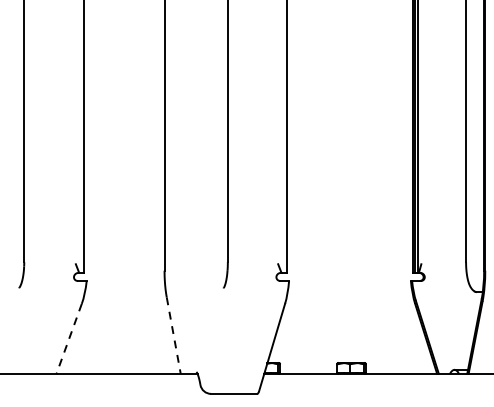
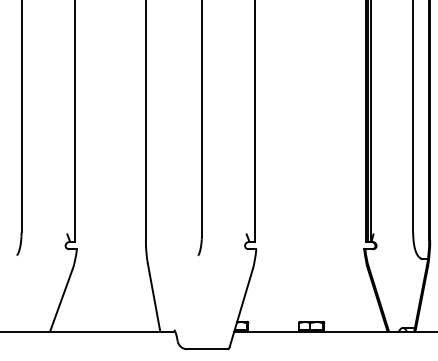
line: (174, 336) -> (154, 298), dashed -> solid
line: (69, 338) -> (61, 300), dashed -> solid

